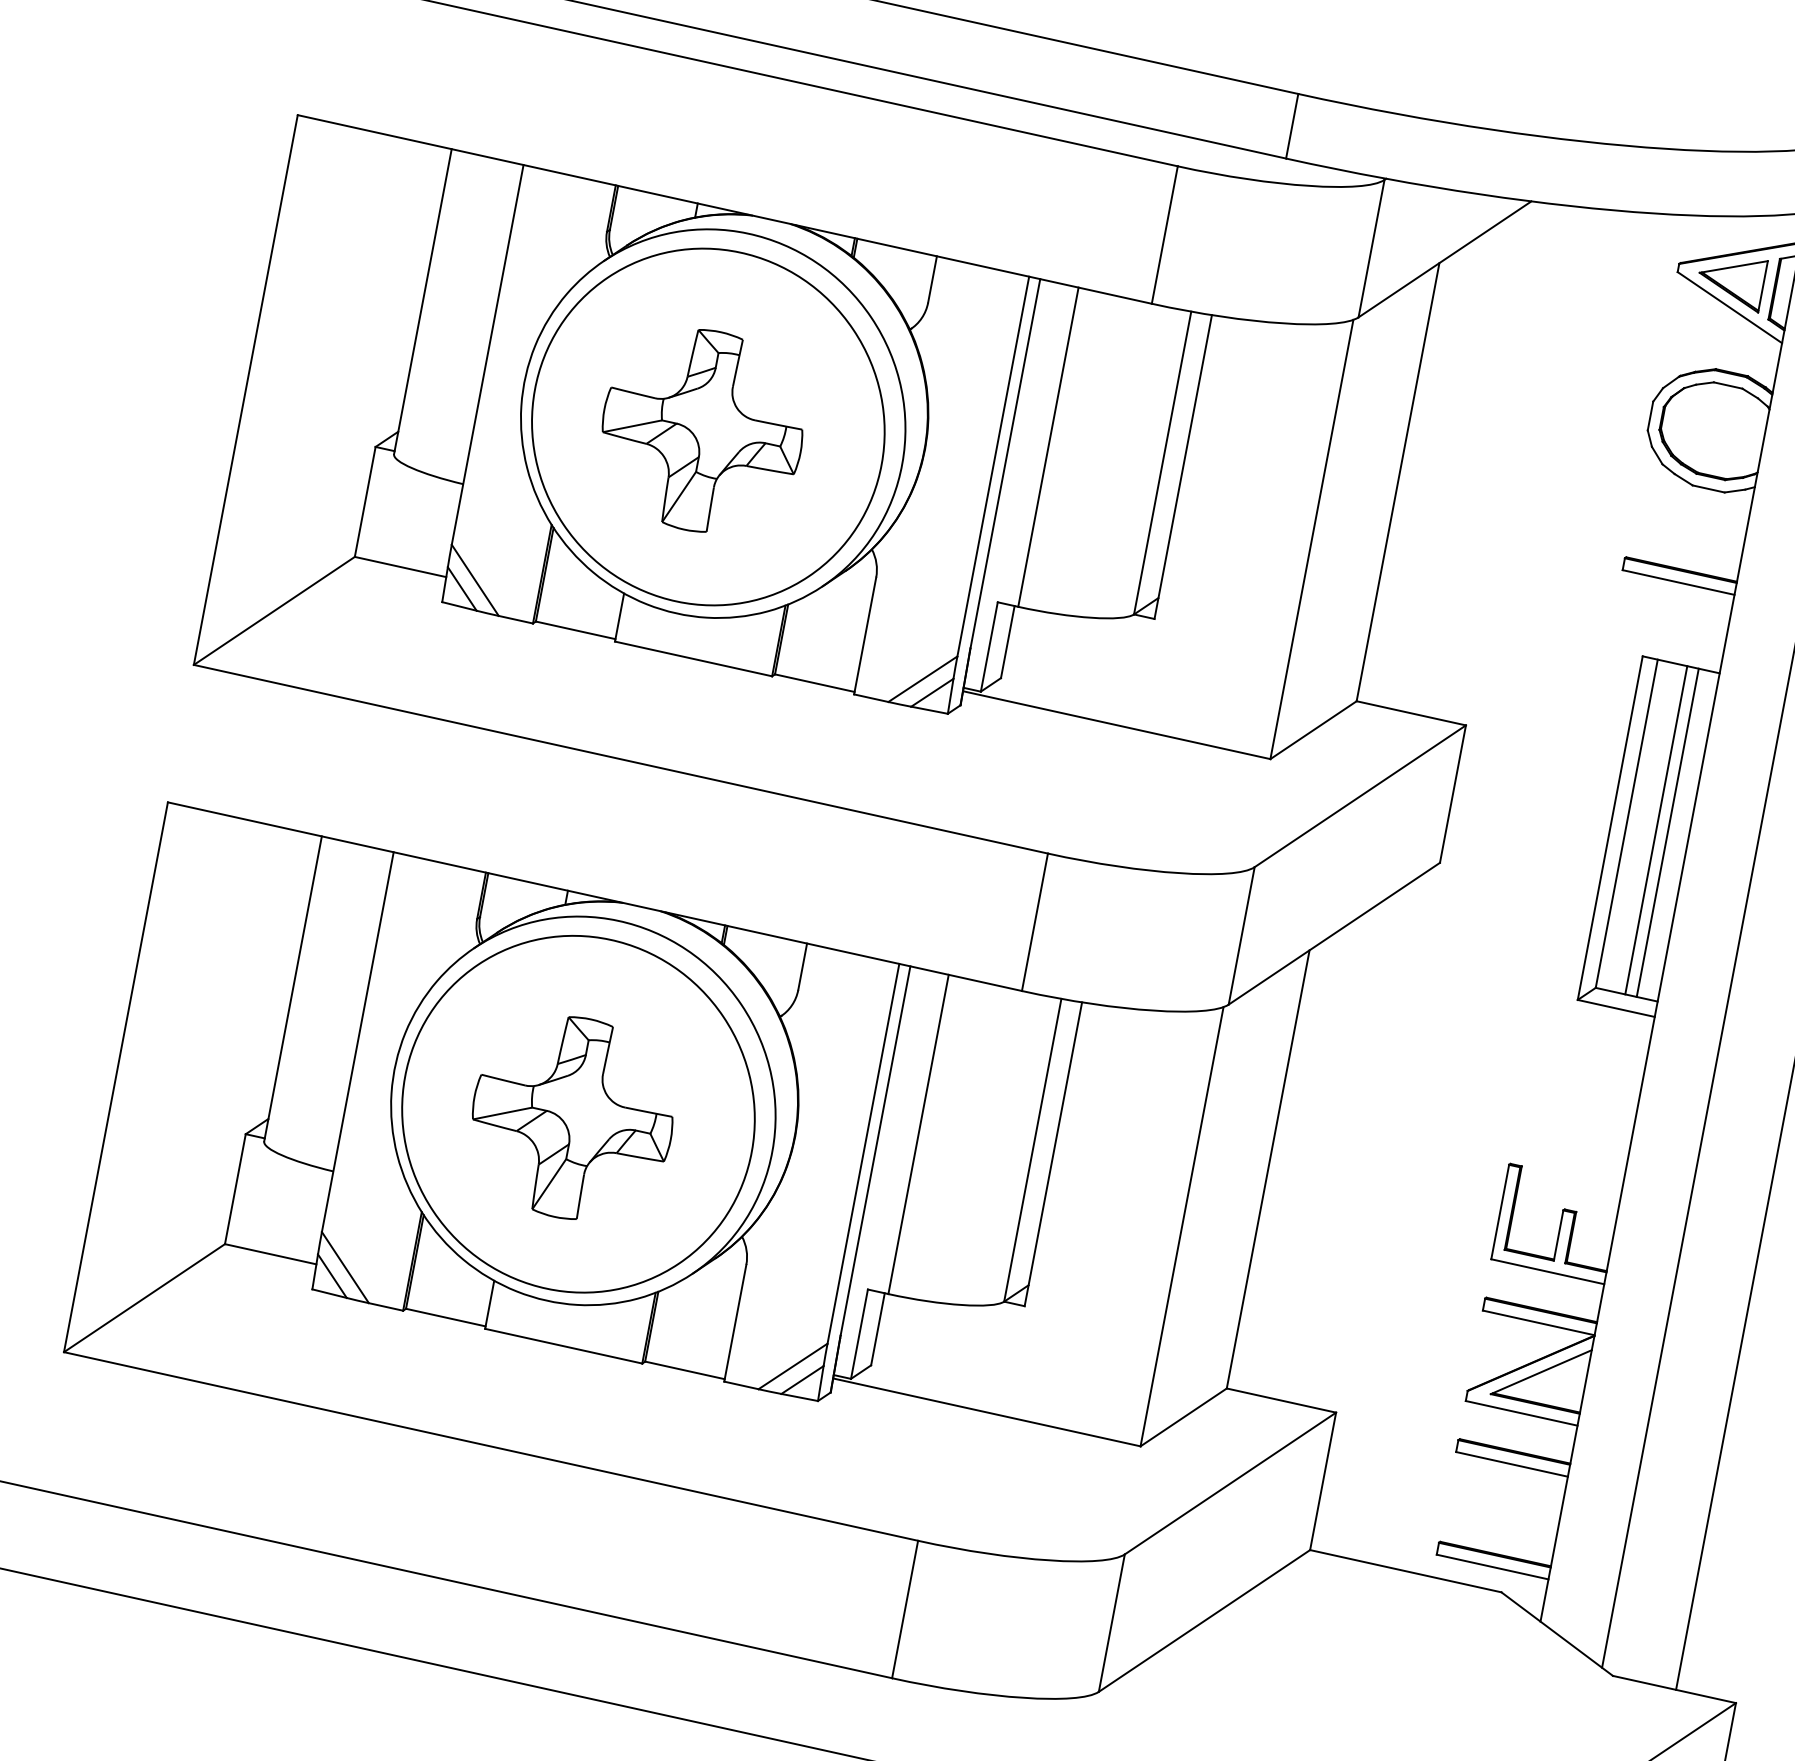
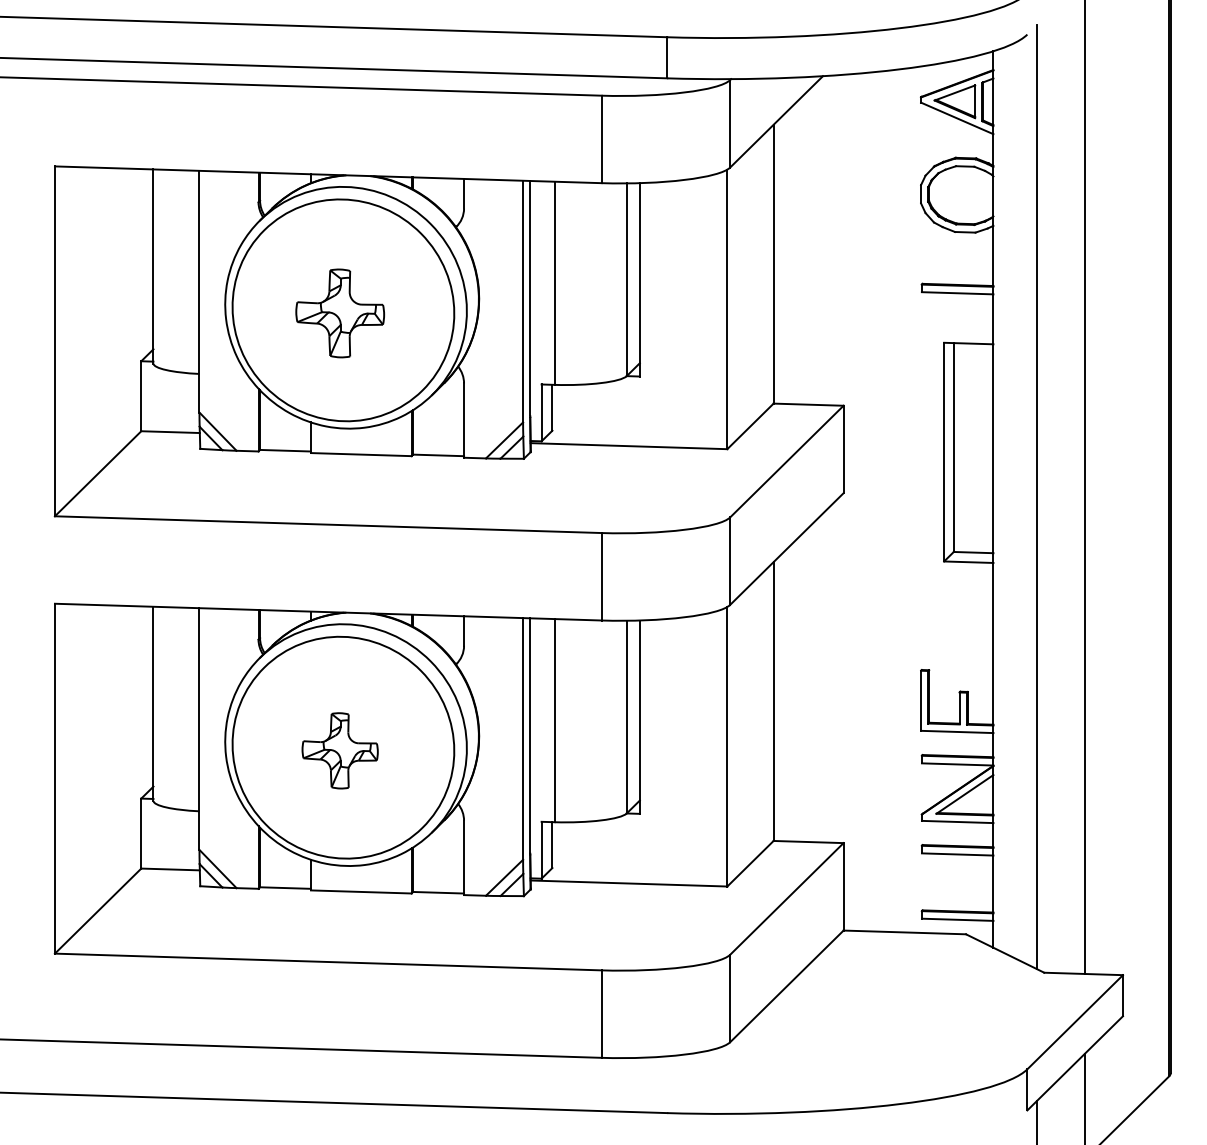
part: (701, 430) -> (339, 313), size x0.7
line: (1656, 829) -> (972, 447), removed
line: (1668, 831) -> (980, 447), removed
part: (571, 1117) -> (339, 750), size x0.6

